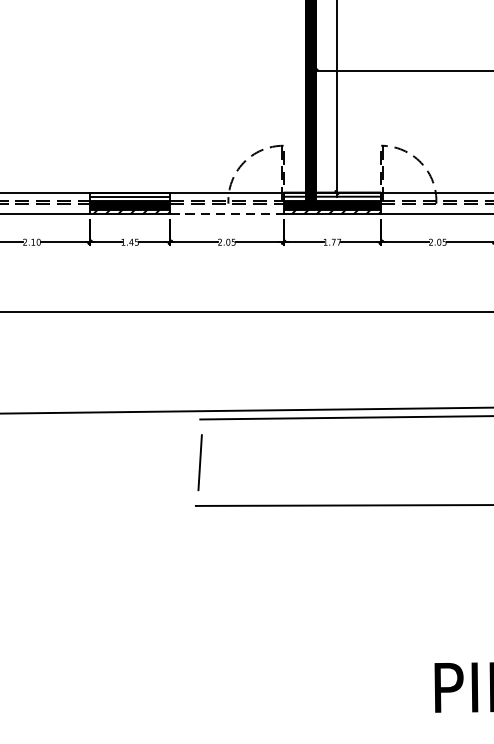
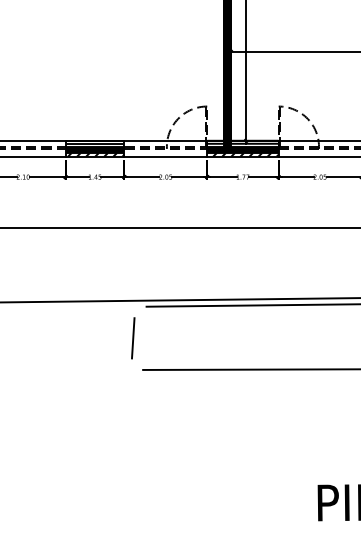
line: (227, 214) -> (166, 156), dashed -> solid
line: (200, 462) -> (133, 338), moved

